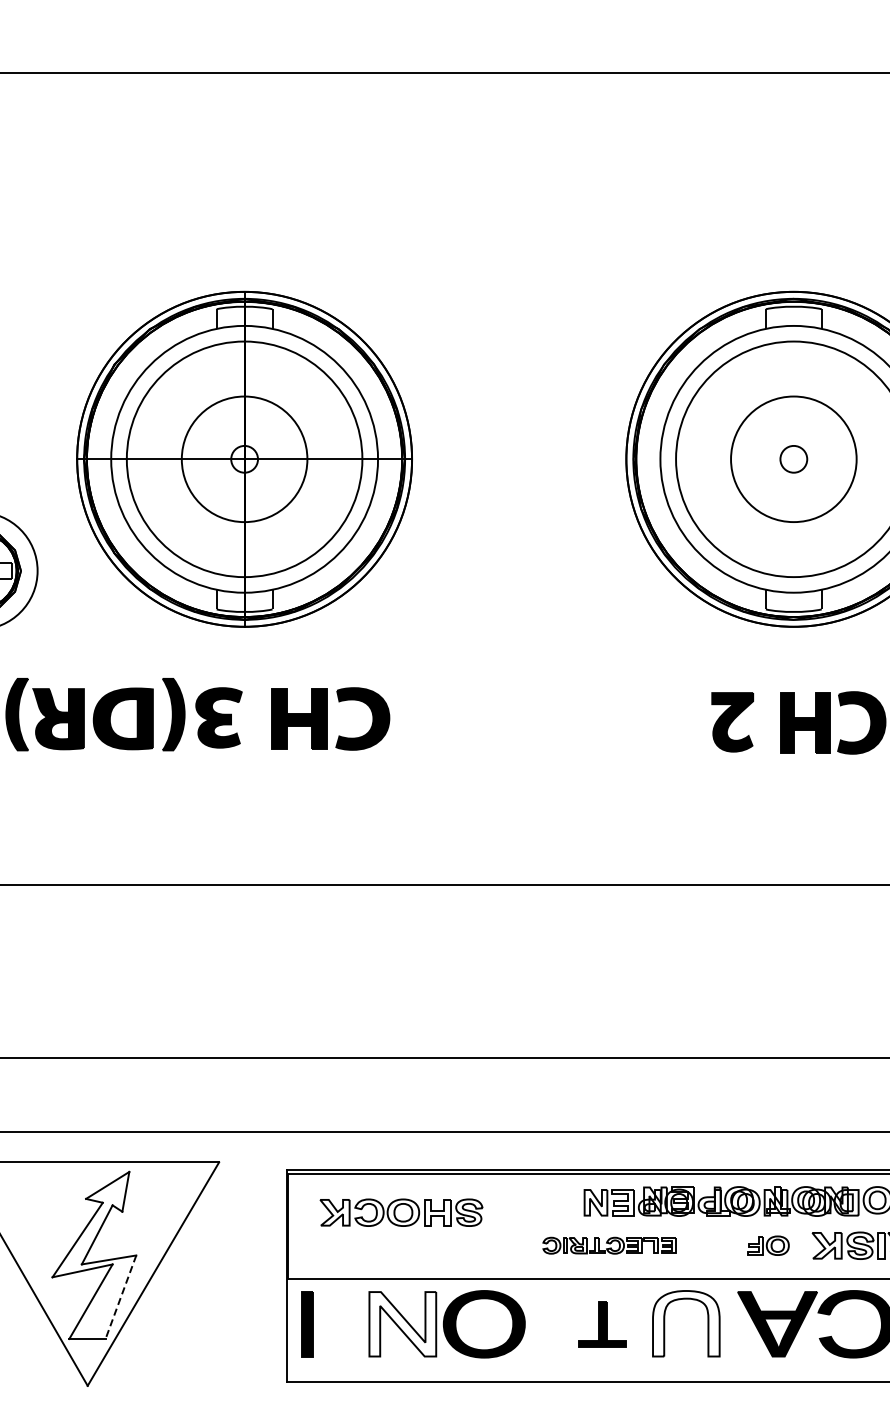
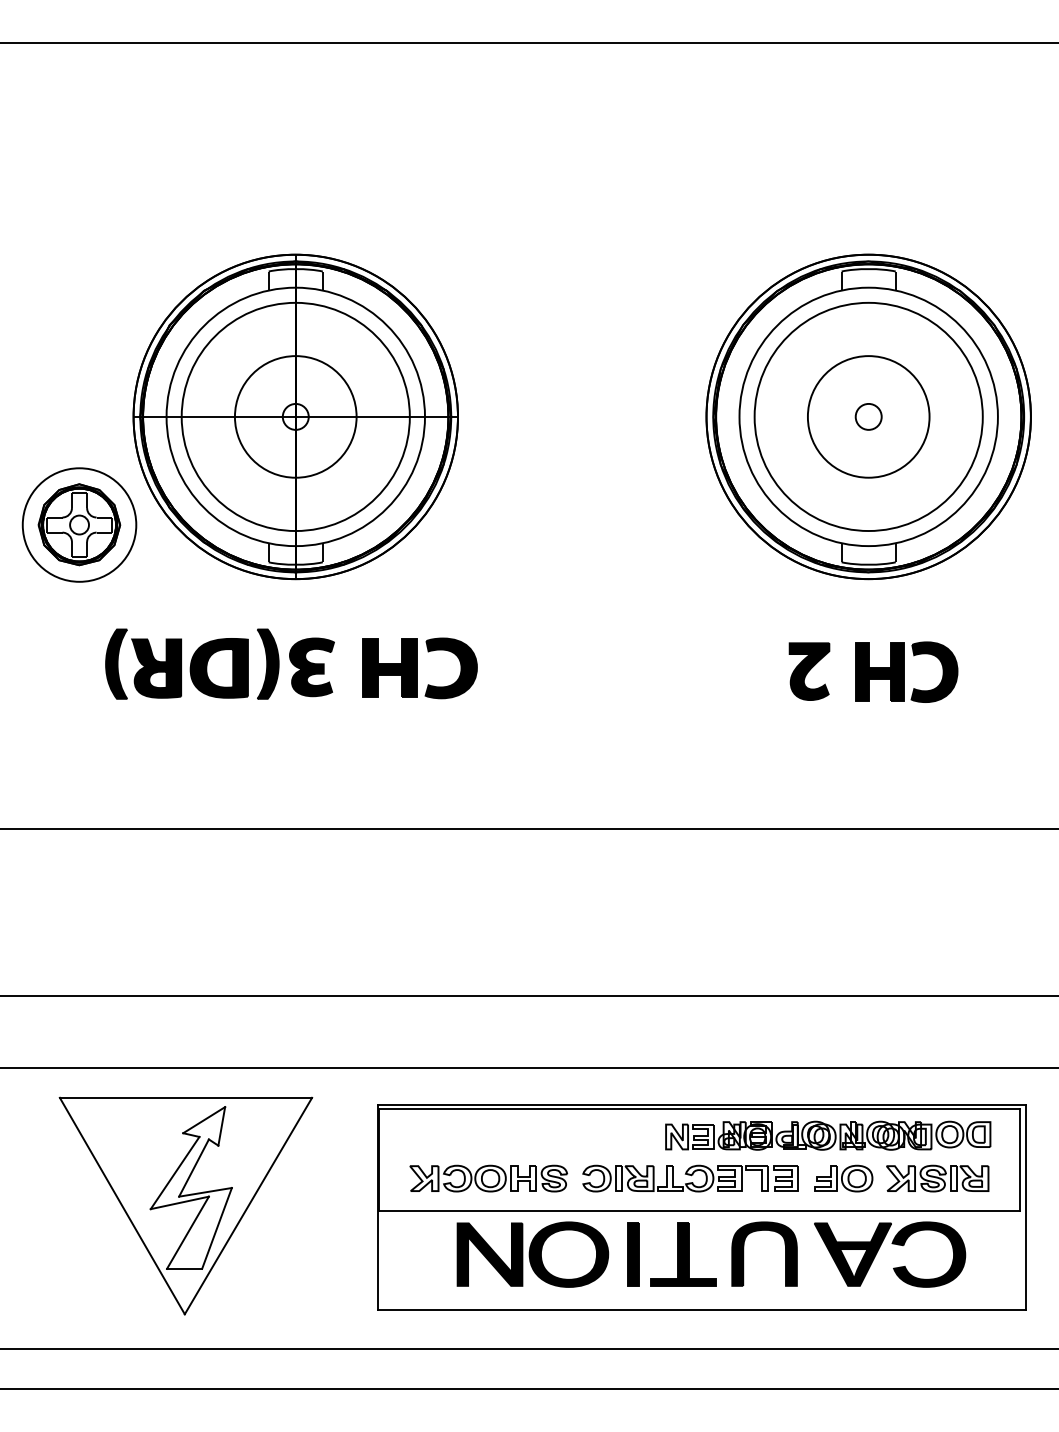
part: (244, 458) -> (295, 416), moved
part: (401, 1212) -> (488, 1178), moved
part: (609, 1245) -> (690, 1178), size x1.67
part: (767, 1245) -> (843, 1178), size x1.43
line: (120, 1297) -> (216, 1228), dashed -> solid
fill: (686, 1323) -> (764, 1253), added
part: (307, 1324) -> (633, 1254), moved
fill: (402, 1324) -> (489, 1254), added
part: (602, 1324) -> (683, 1254), size x1.43

